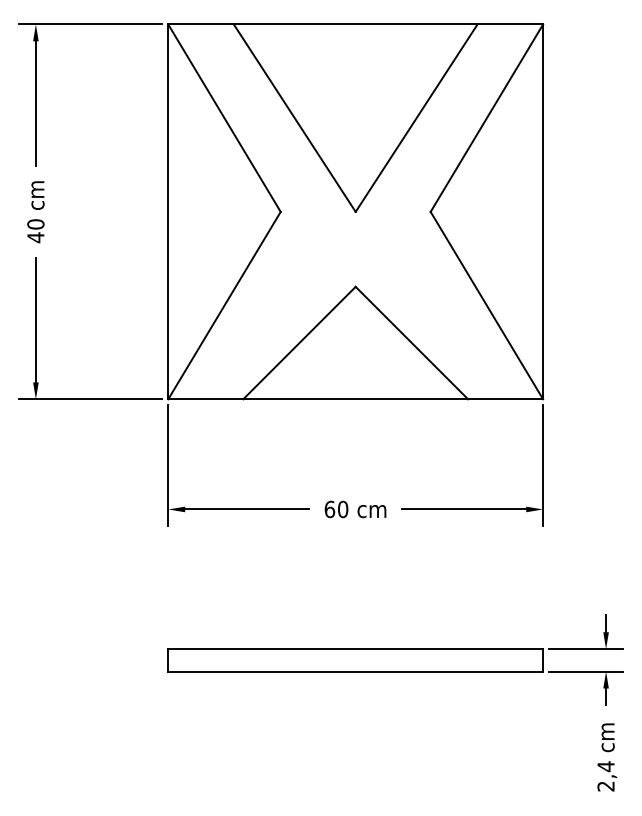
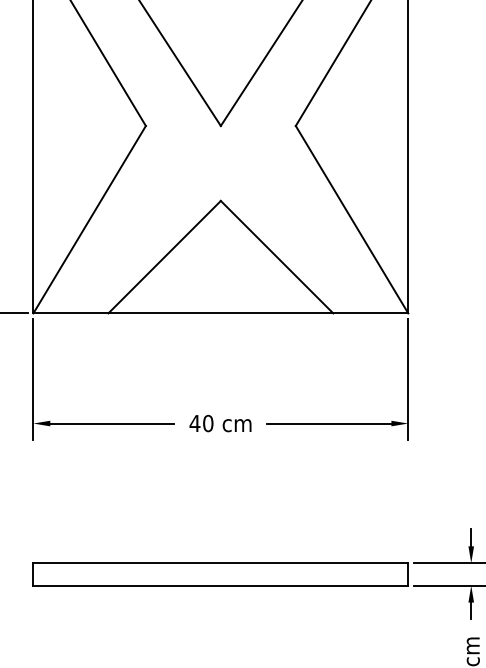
text: (329, 509) -> (194, 423), 60 -> 40

